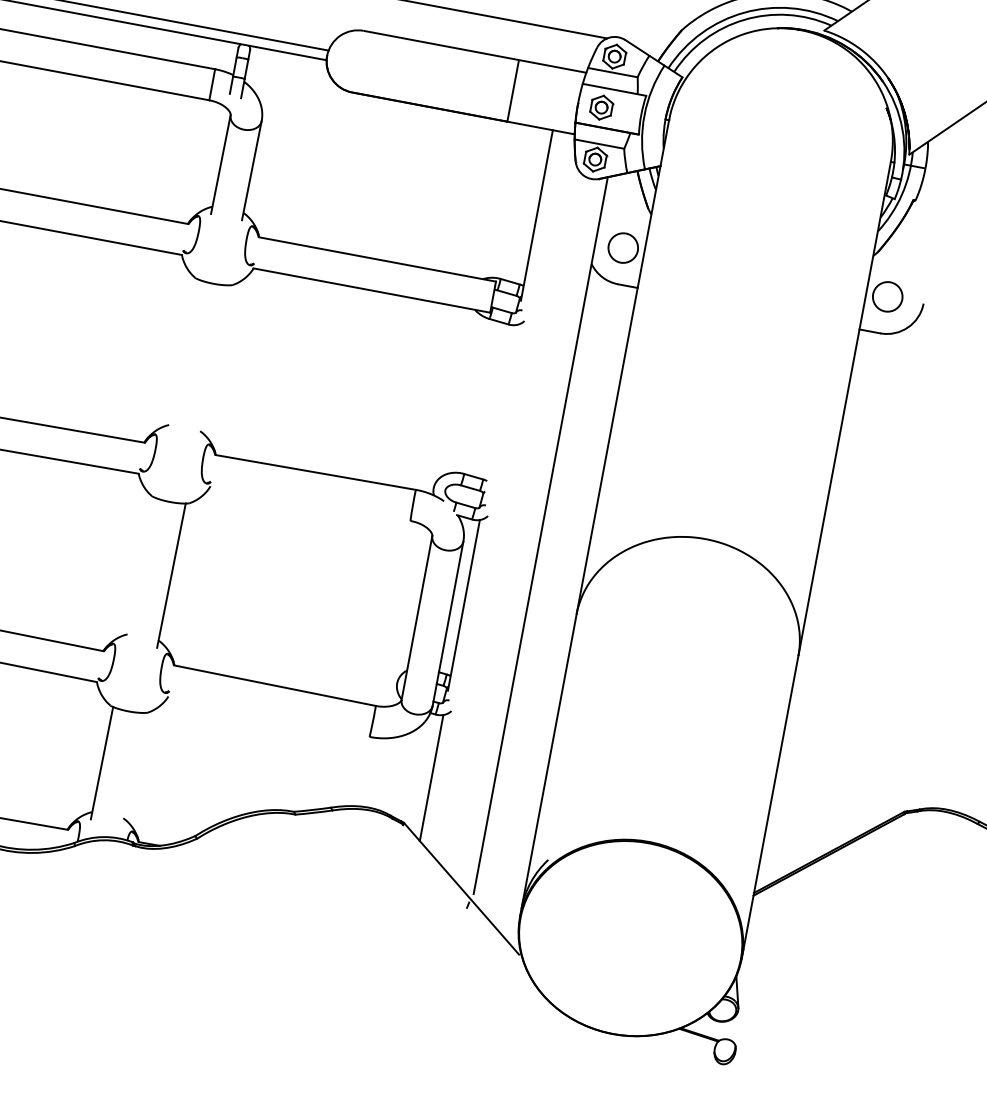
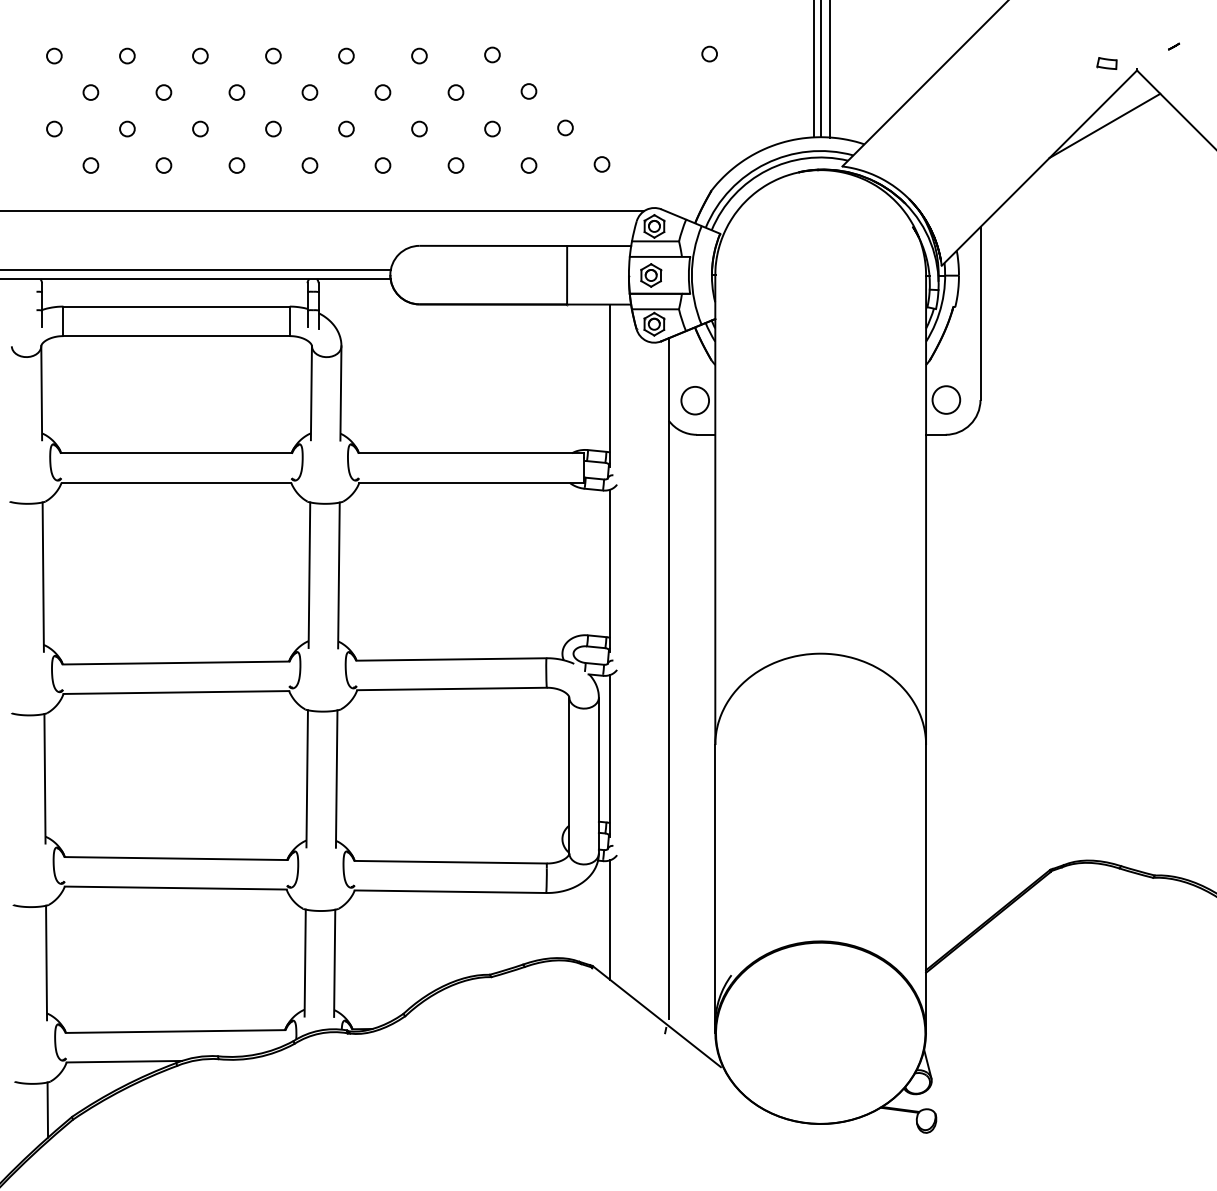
line: (940, 212) -> (980, 313), added
line: (182, 356) -> (309, 575), added
line: (213, 361) -> (338, 575), added
line: (500, 410) -> (610, 570), added
line: (310, 503) -> (451, 688), added
line: (139, 569) -> (306, 778), added
line: (269, 716) -> (450, 891), added
line: (132, 768) -> (334, 962), added

